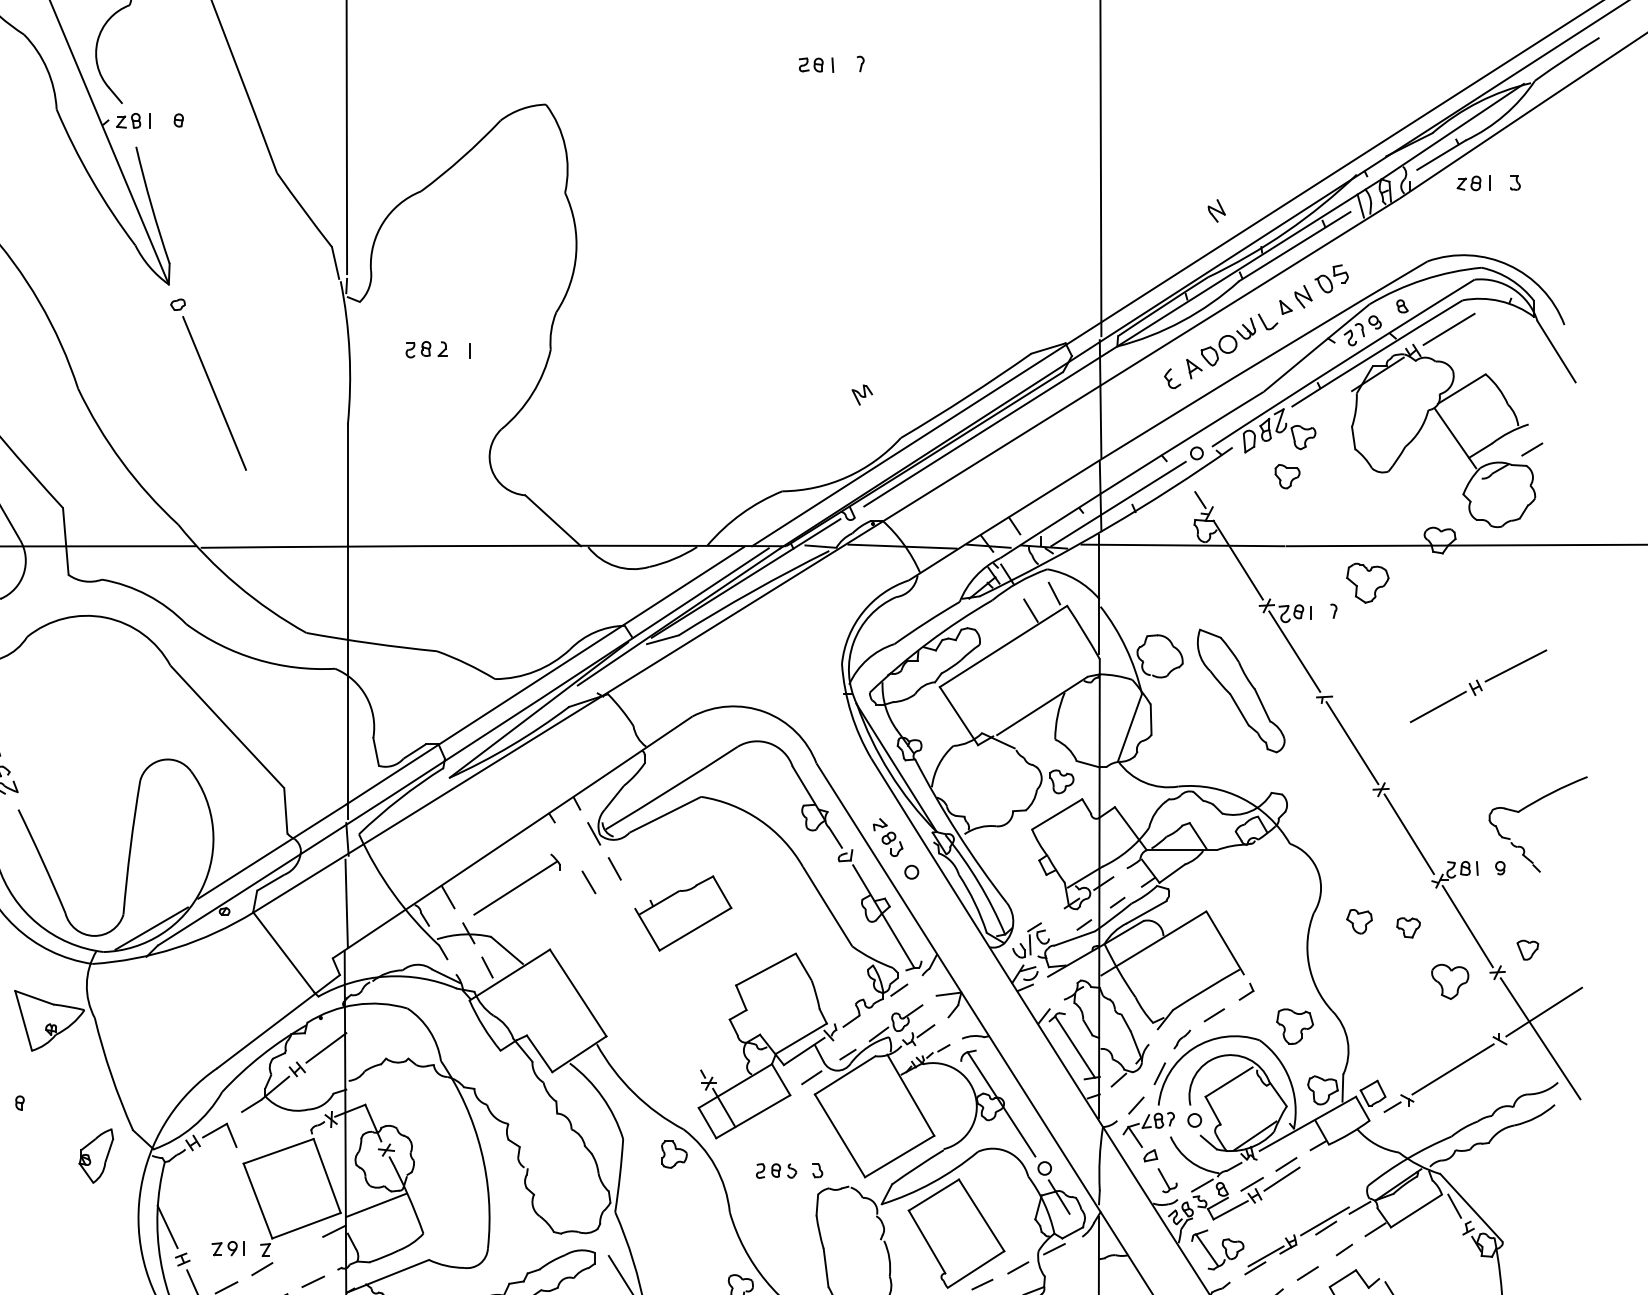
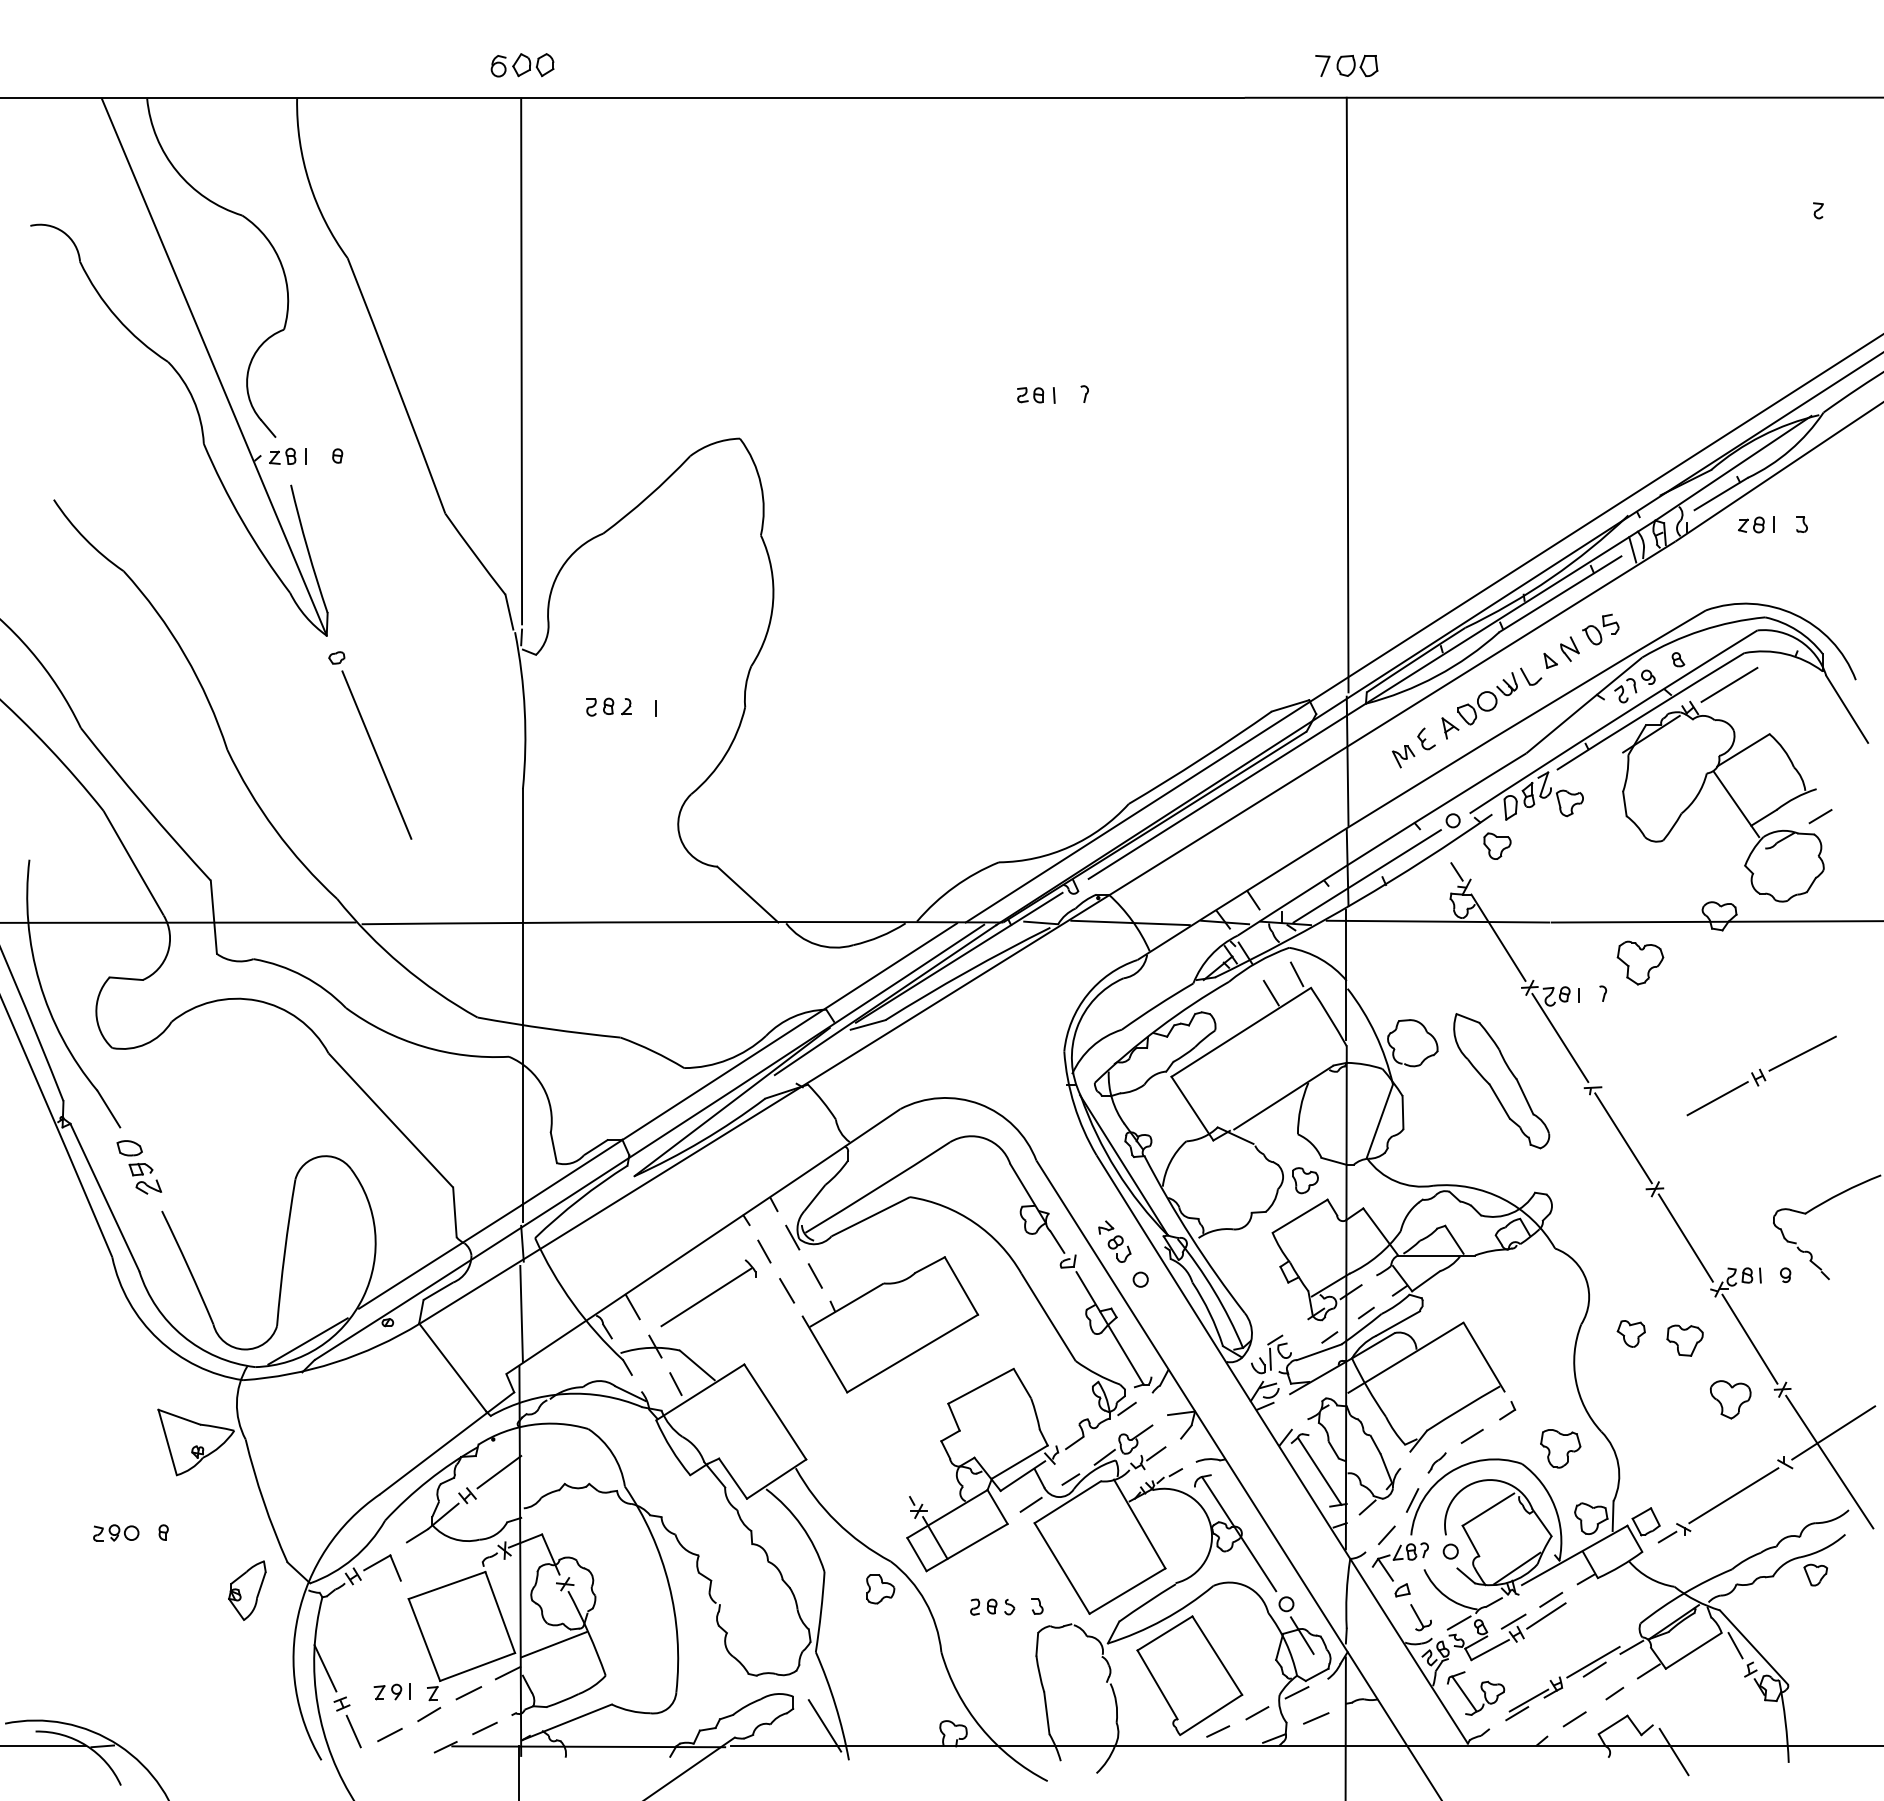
part: (1216, 210) -> (1474, 554), removed
part: (862, 394) -> (1403, 756), moved
part: (1287, 475) -> (1497, 845), moved
line: (568, 846) -> (764, 1251), added
part: (683, 913) -> (890, 1324), size x1.67
part: (1408, 927) -> (1684, 1340), size x1.43
part: (1527, 949) -> (1815, 1574), moved
line: (298, 1249) -> (468, 1693), added
line: (1072, 1272) -> (1316, 1718), added

